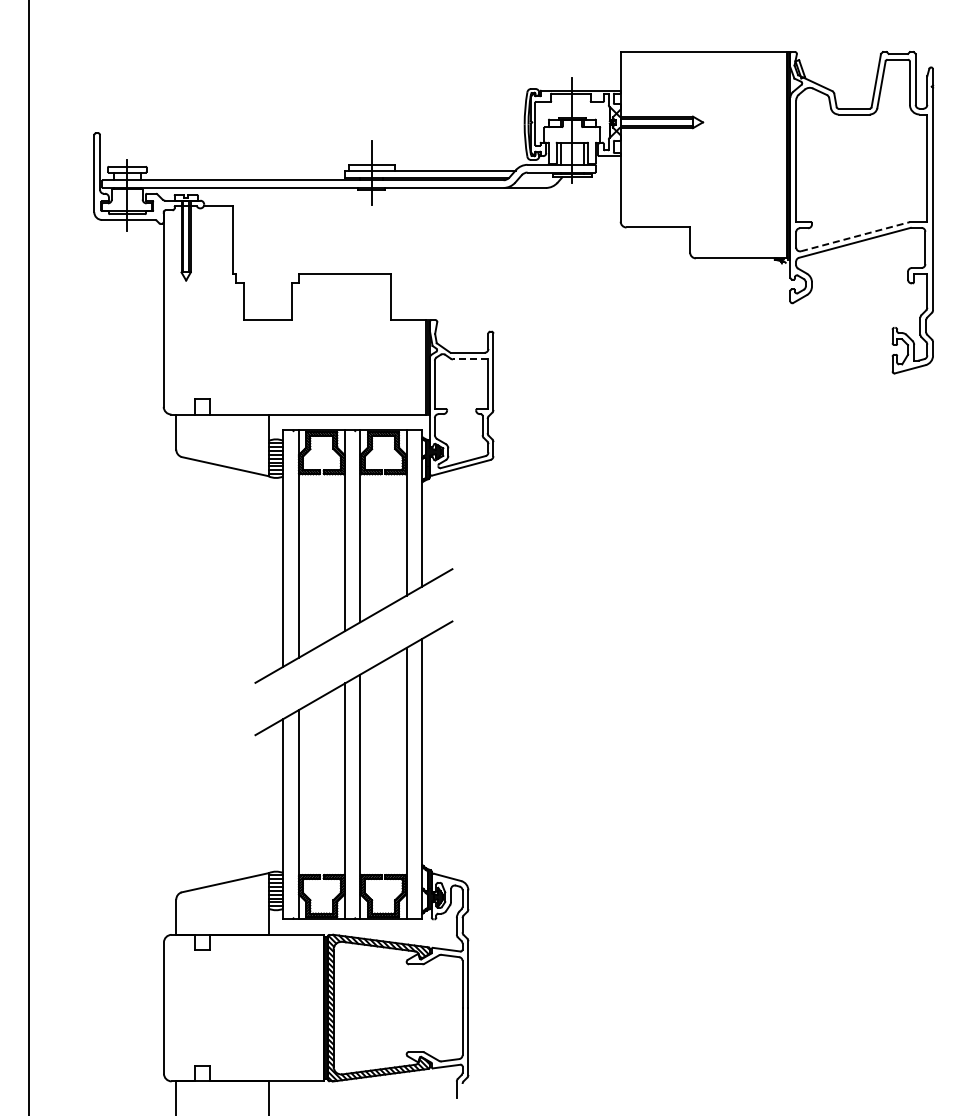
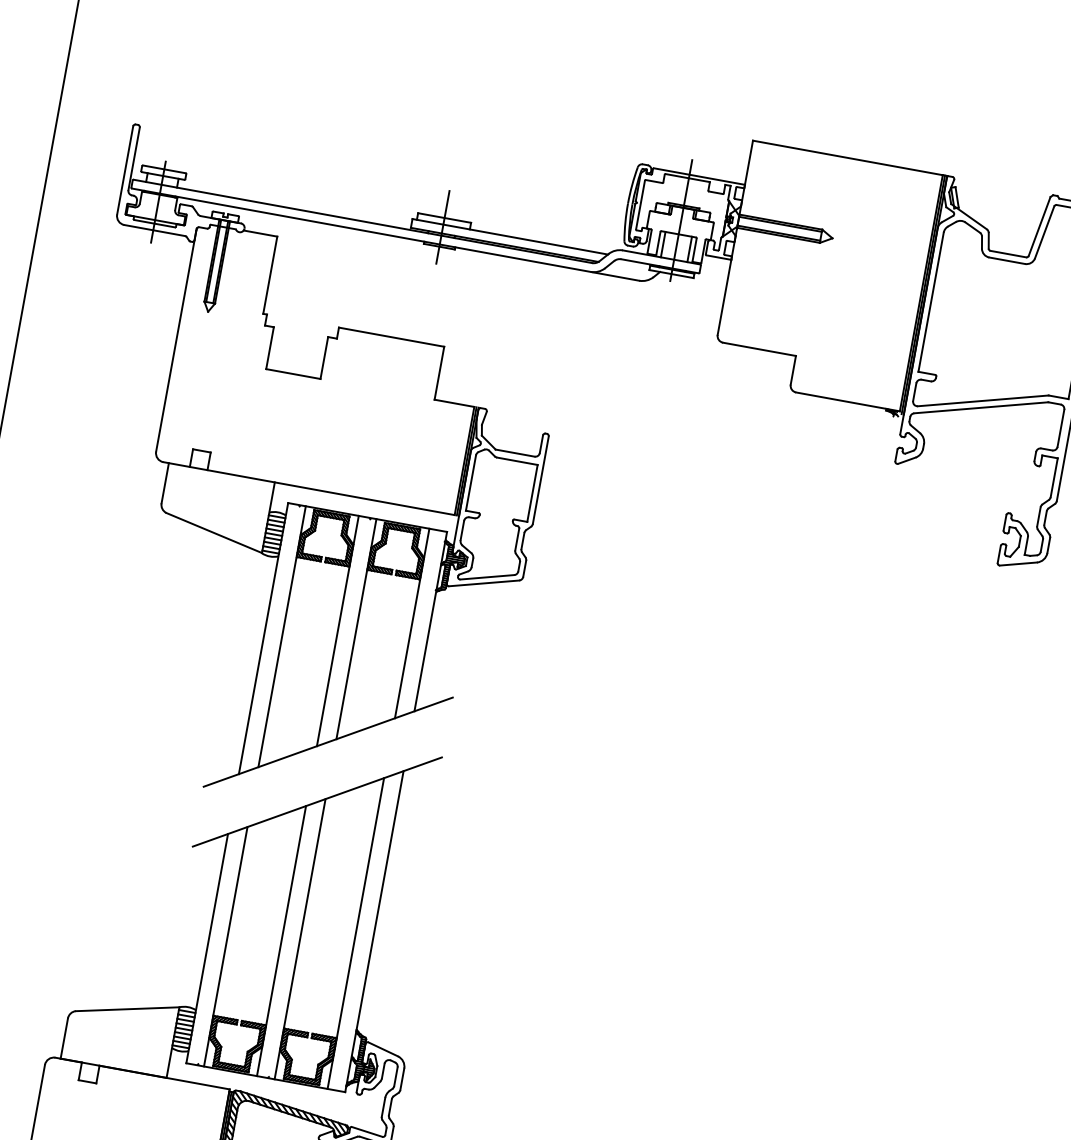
line: (855, 236) -> (983, 400), dashed -> solid
line: (470, 359) -> (517, 461), dashed -> solid

